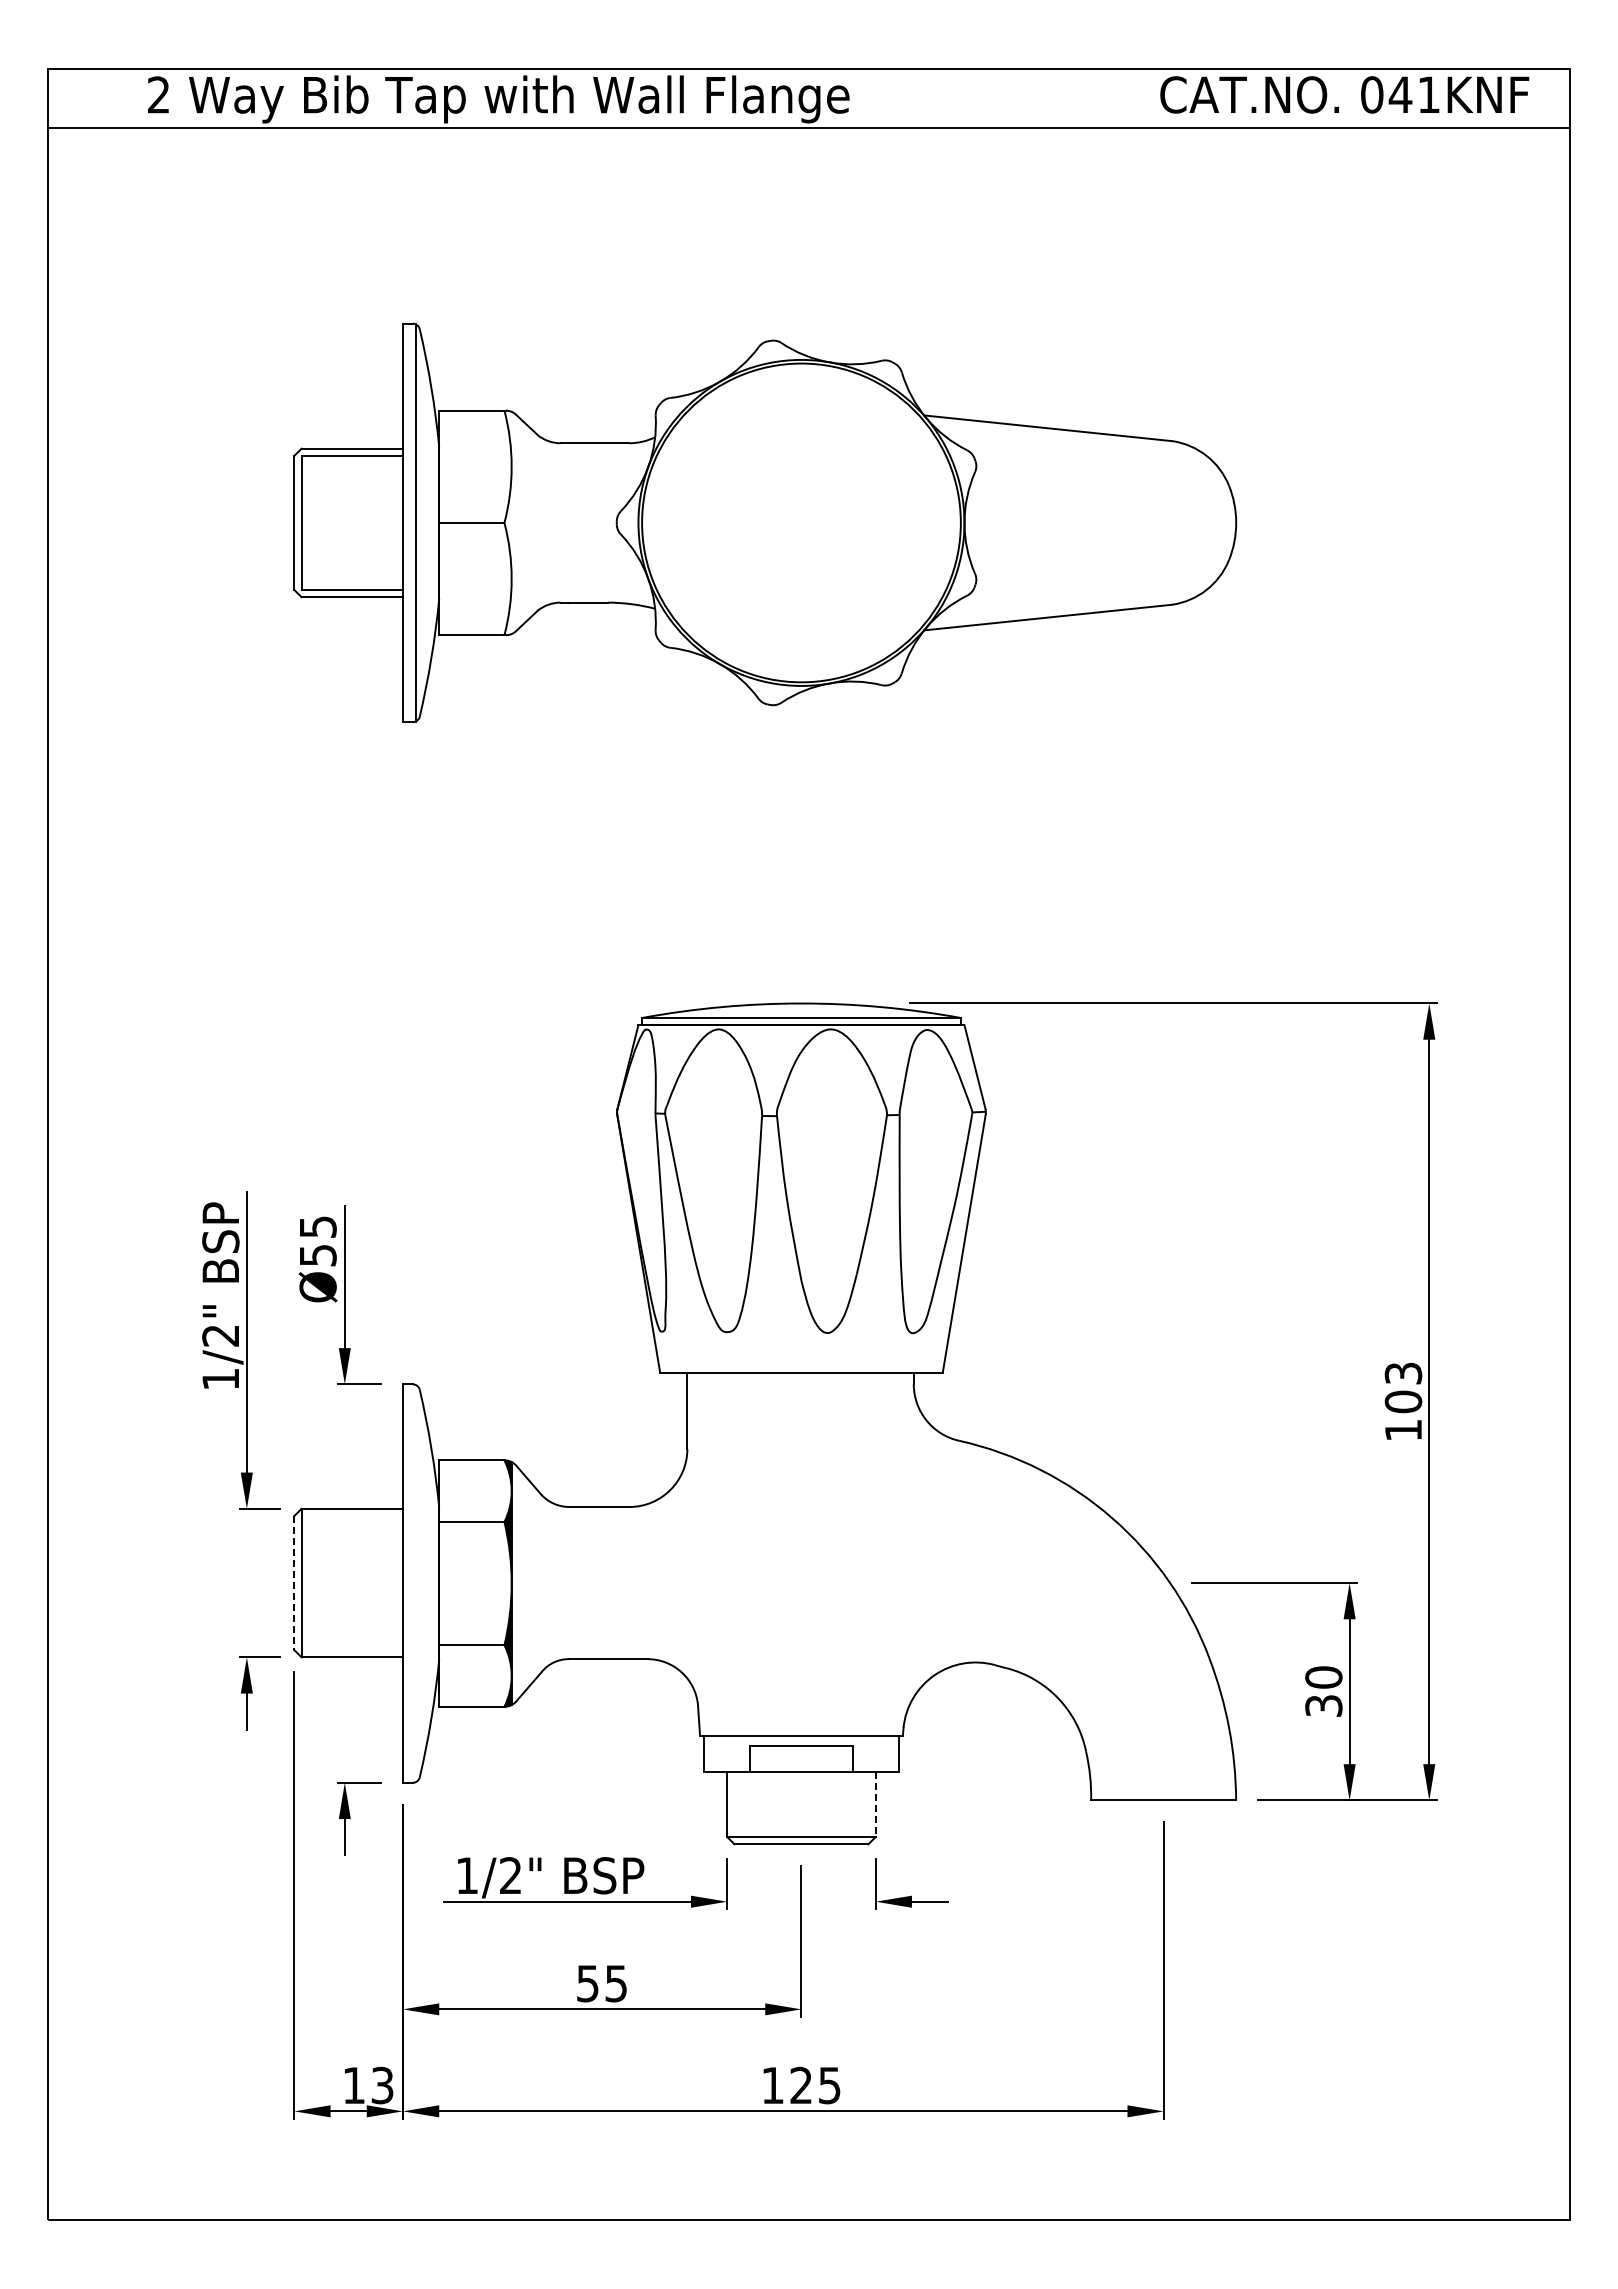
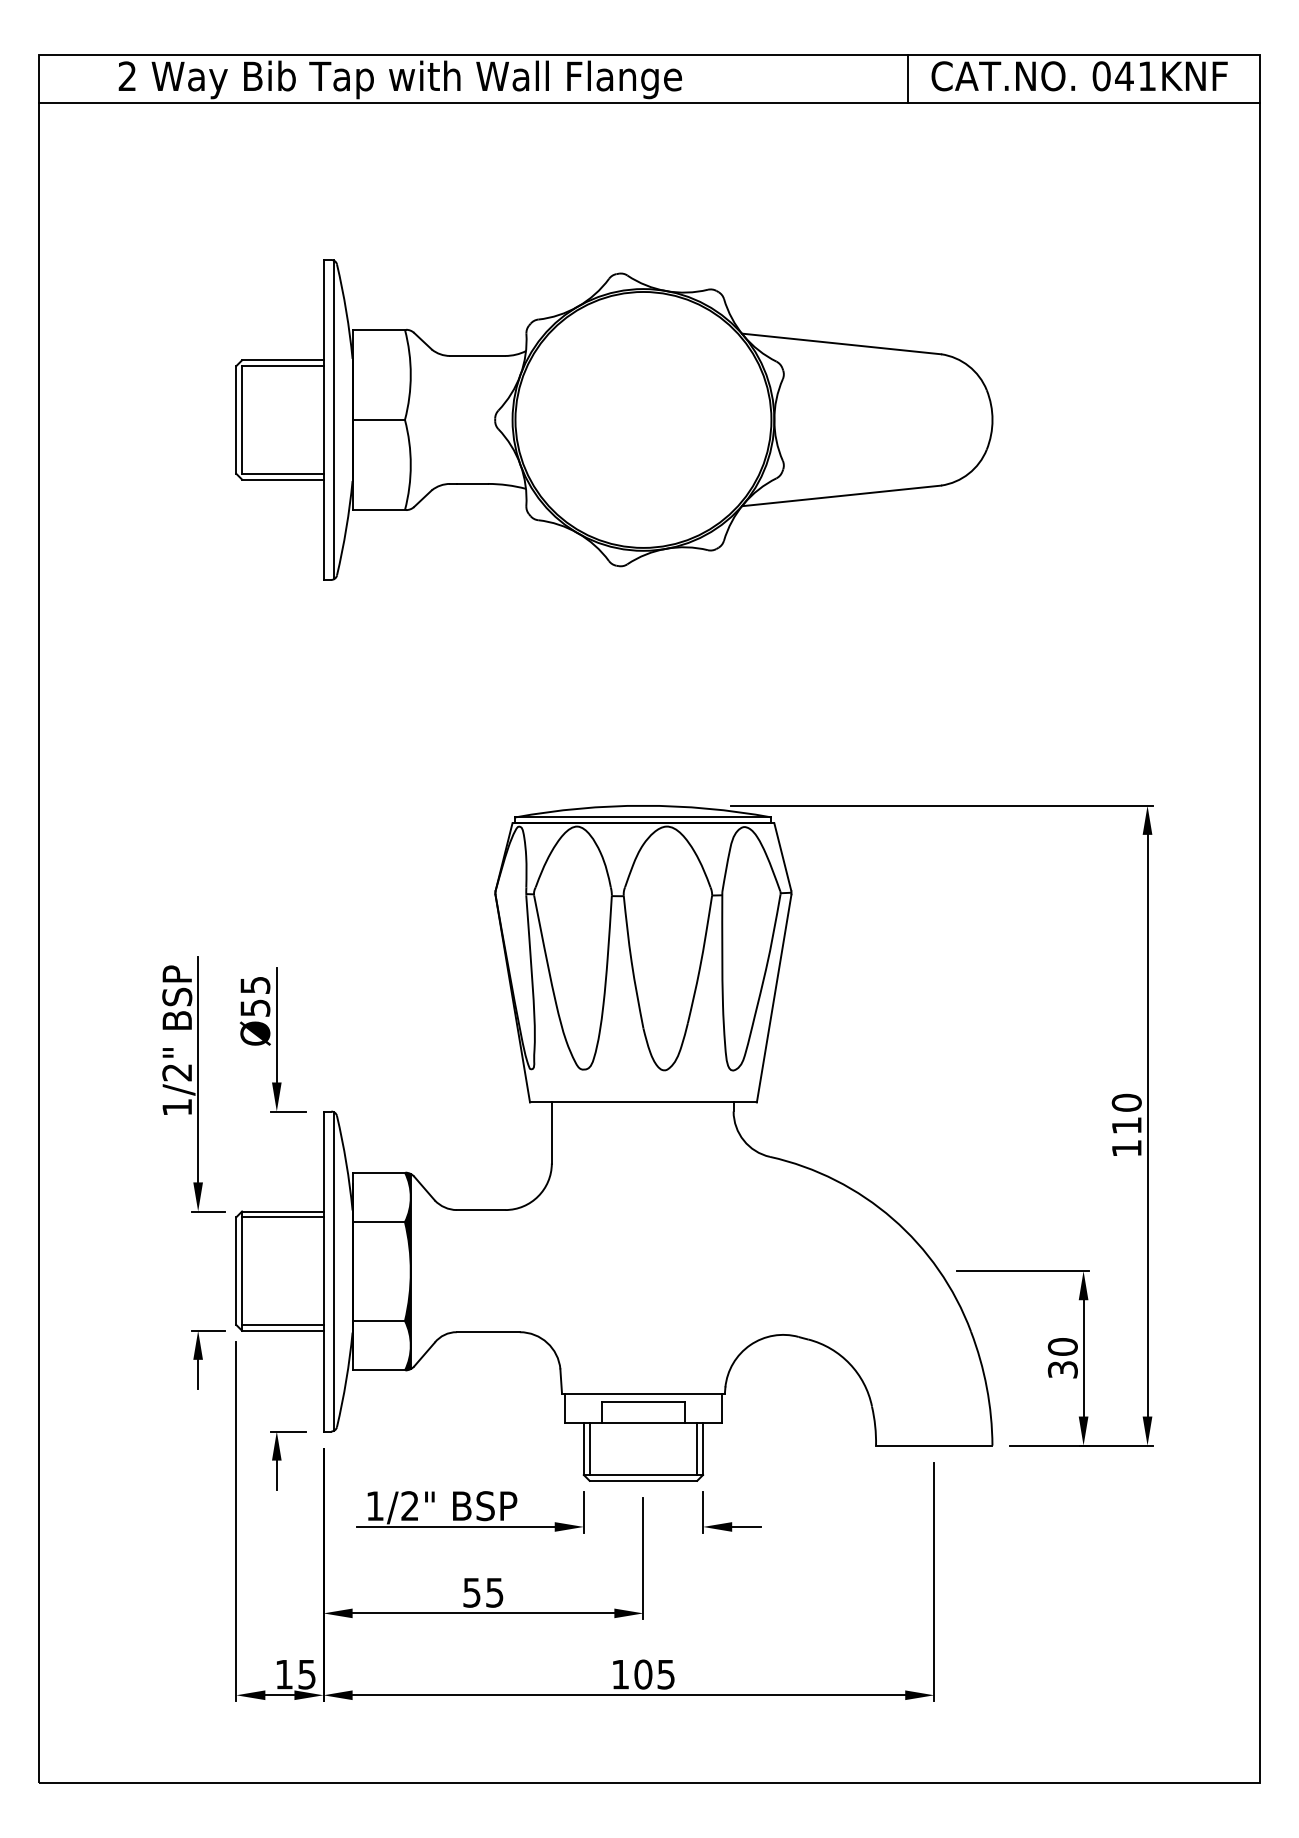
line: (1131, 98) -> (908, 79), added
text: (1403, 1387) -> (1126, 1114), 103 -> 110
line: (352, 1516) -> (282, 1217), added
line: (294, 1583) -> (236, 1271), dashed -> solid
line: (415, 1583) -> (333, 1271), added
line: (352, 1650) -> (282, 1325), added
line: (734, 1804) -> (589, 1448), added
line: (868, 1804) -> (697, 1448), added
line: (875, 1804) -> (702, 1448), dashed -> solid
text: (382, 2084) -> (307, 1673), 13 -> 15
text: (801, 2085) -> (643, 1674), 125 -> 105

